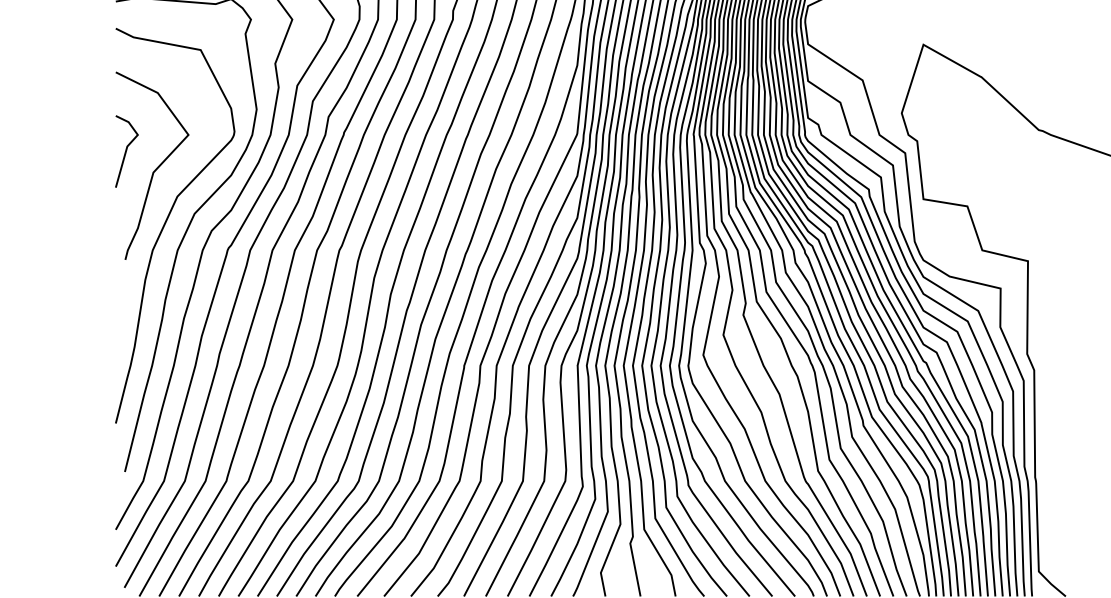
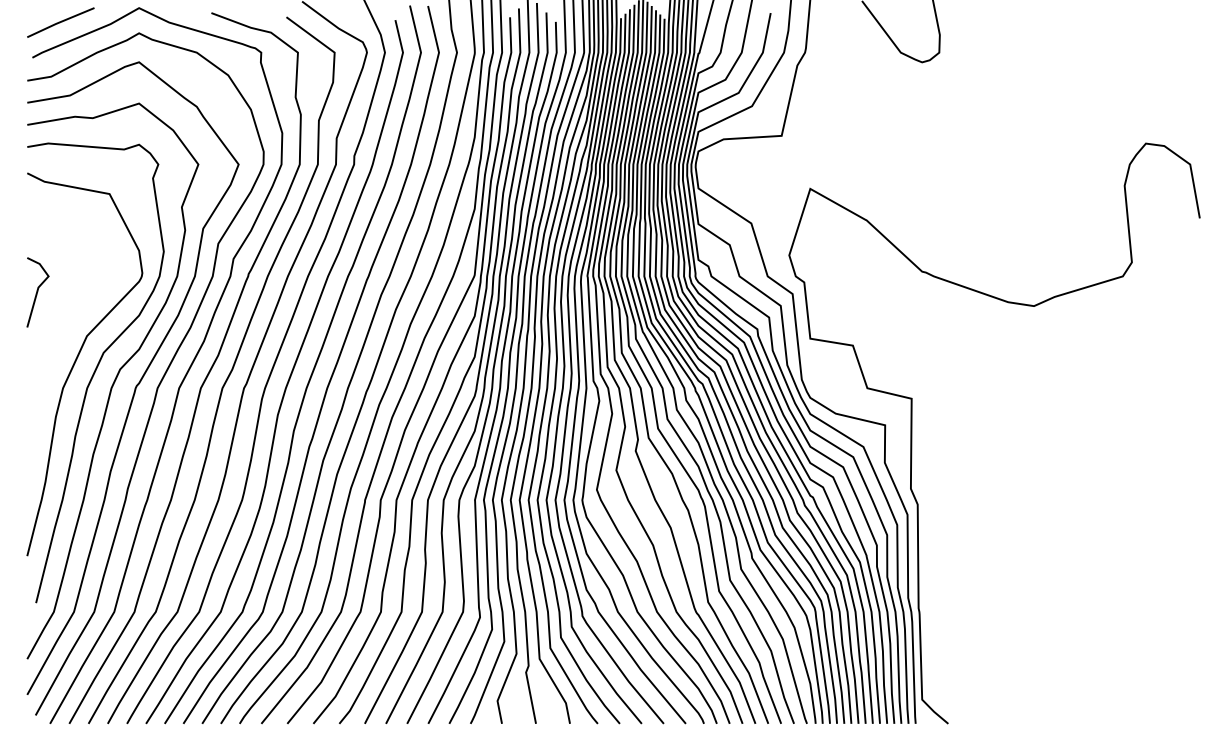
curve: (155, 169) -> (65, 309), removed

